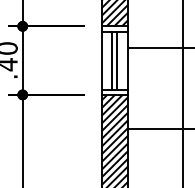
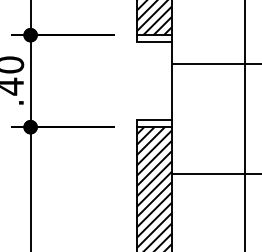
line: (101, 60) -> (136, 81), removed
line: (112, 60) -> (150, 81), removed
line: (117, 60) -> (157, 81), removed

